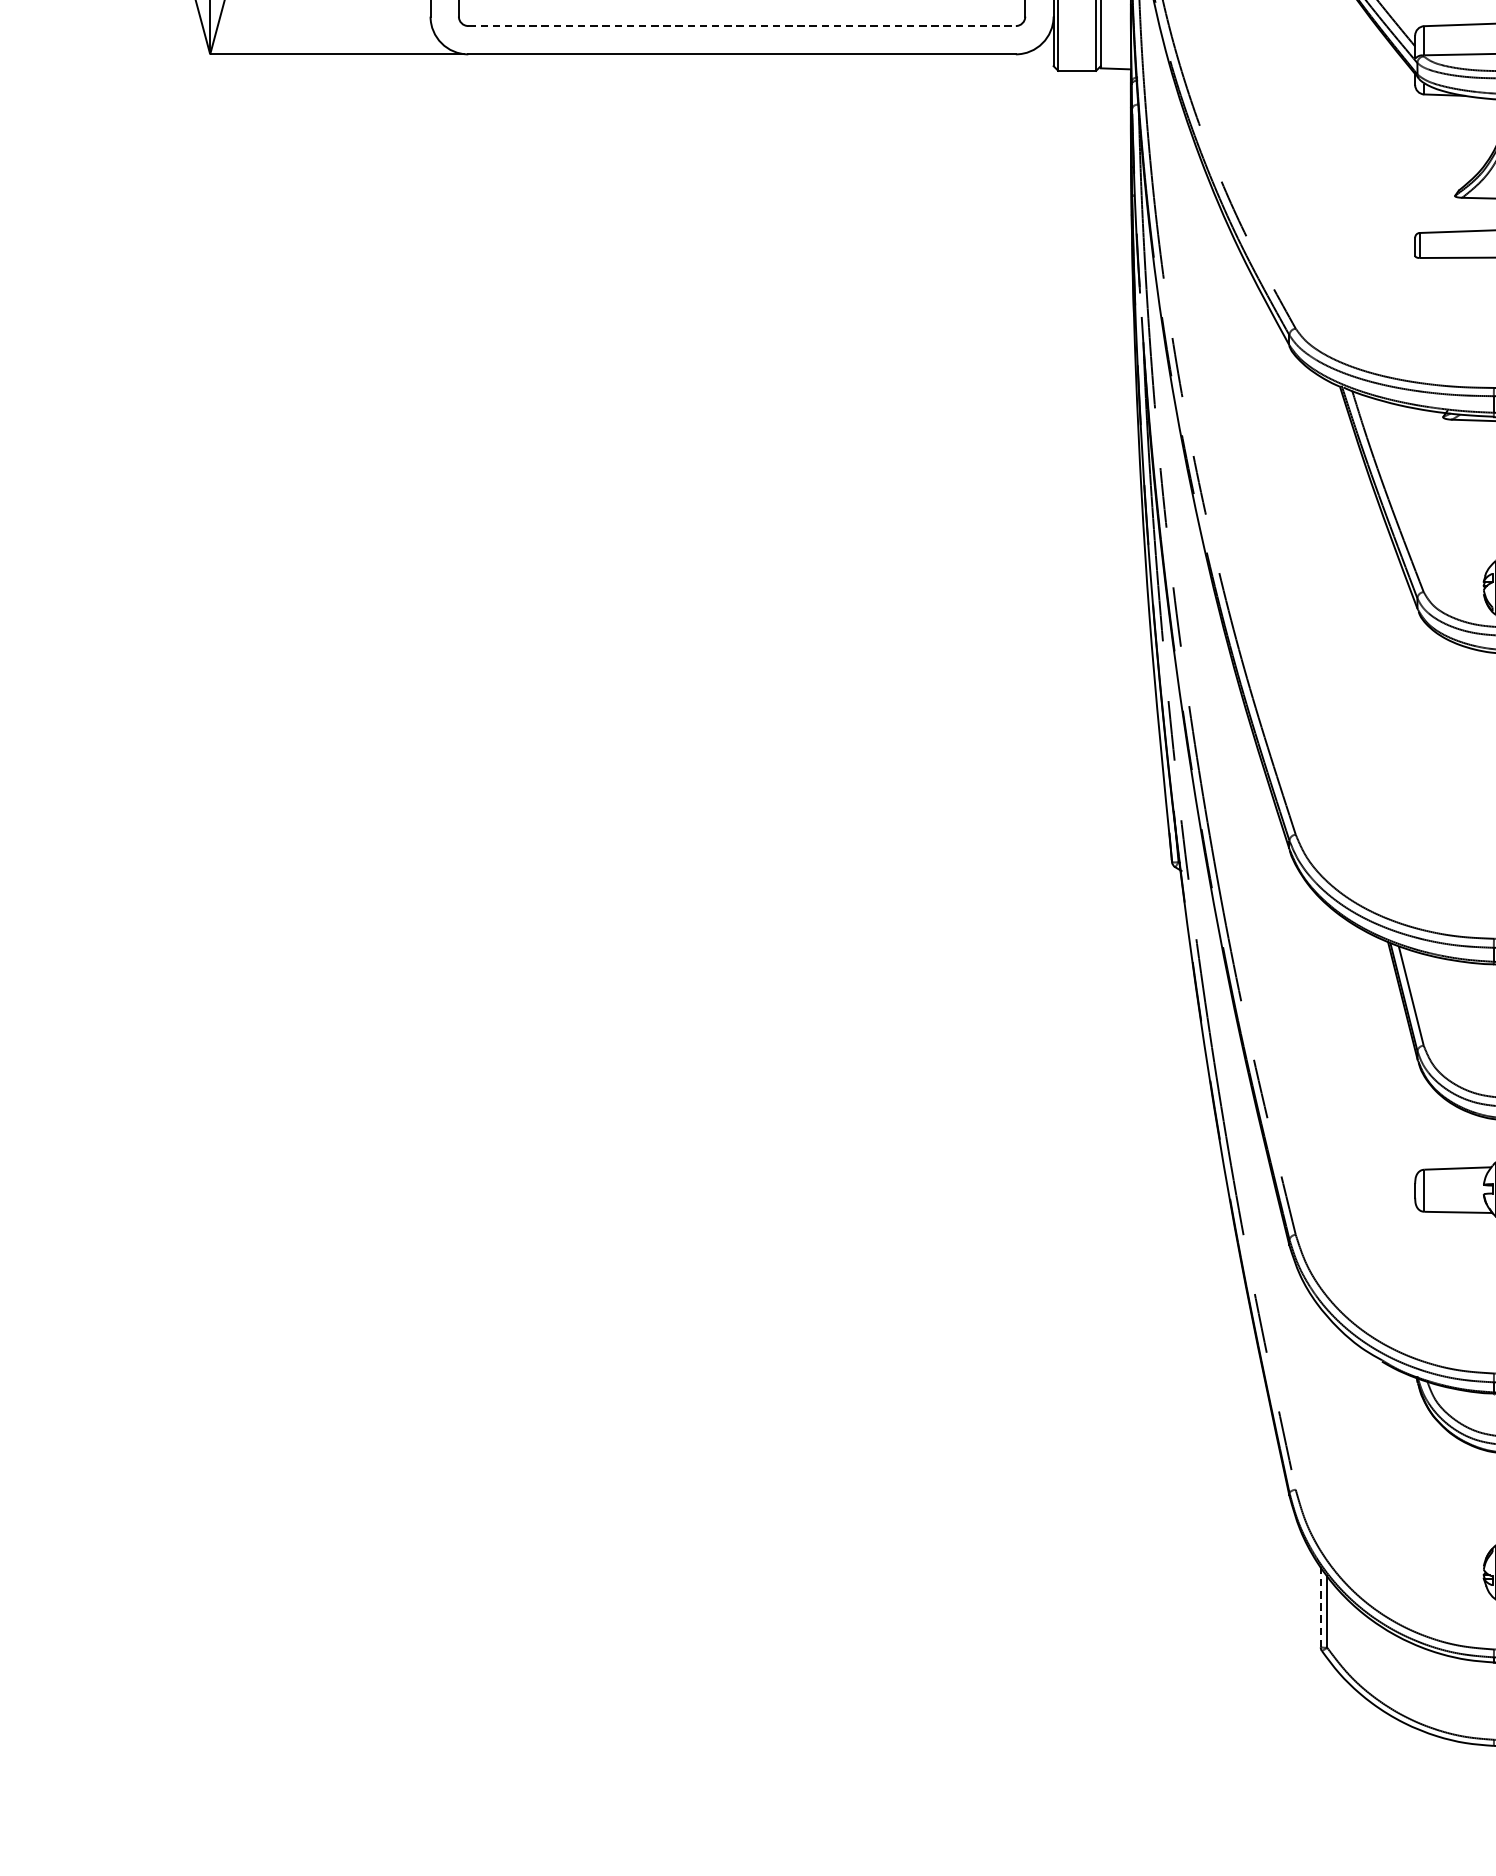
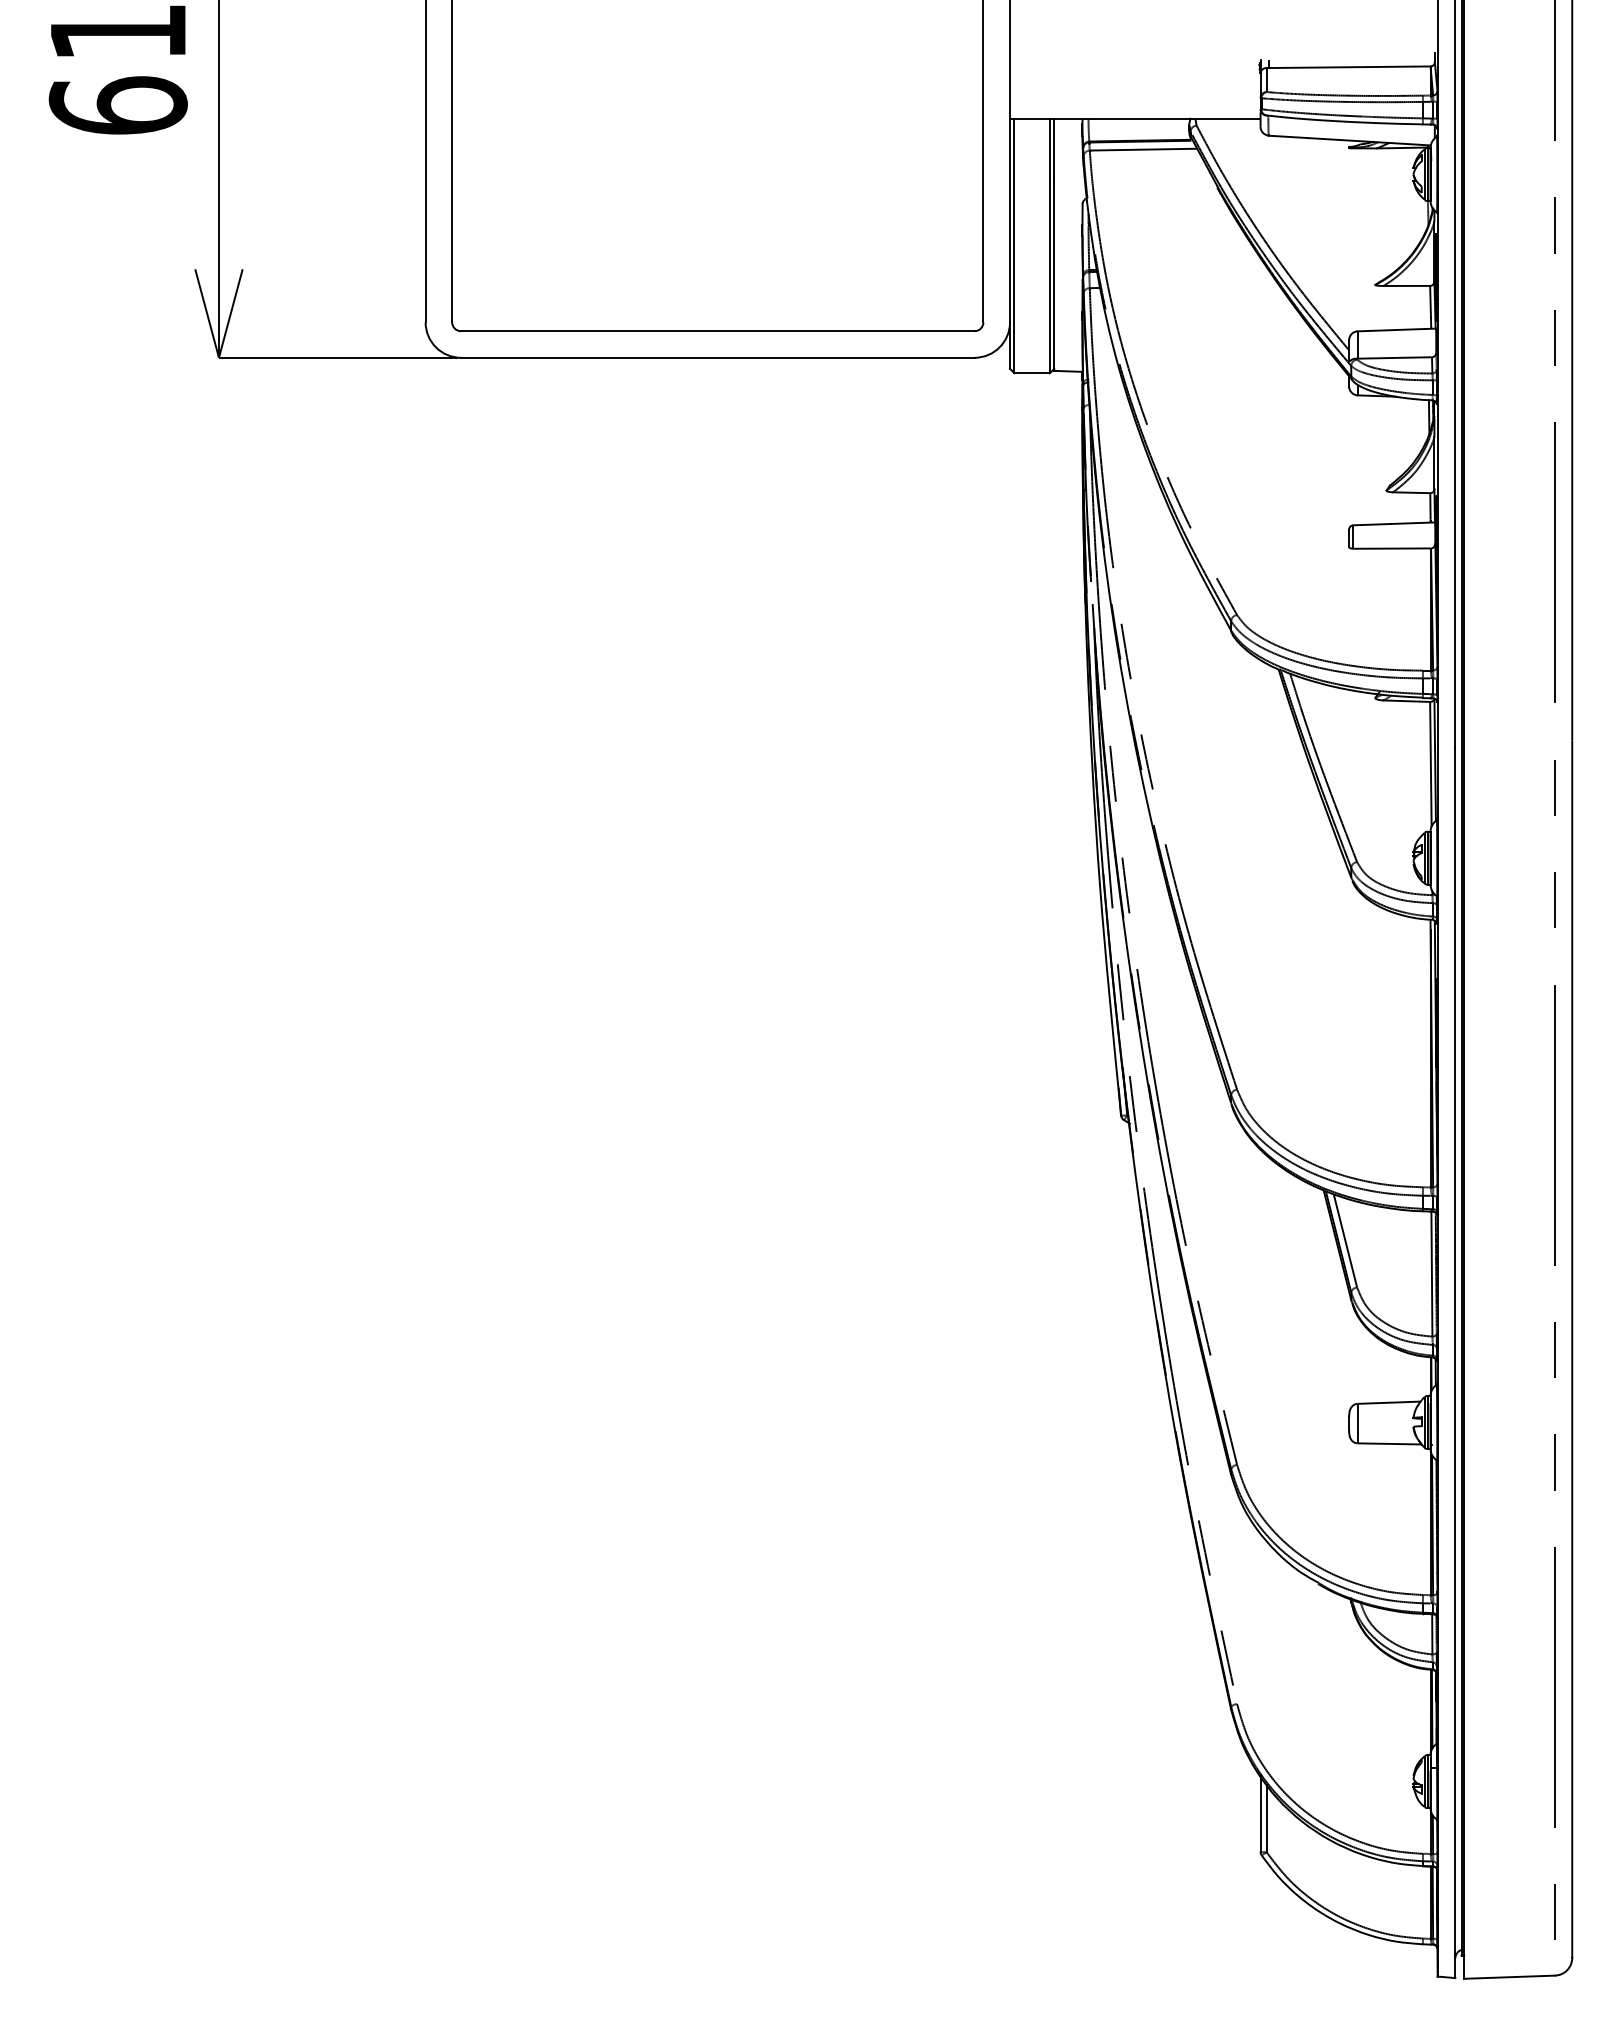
line: (741, 26) -> (717, 331), dashed -> solid
line: (1320, 1607) -> (1260, 1814), dashed -> solid

